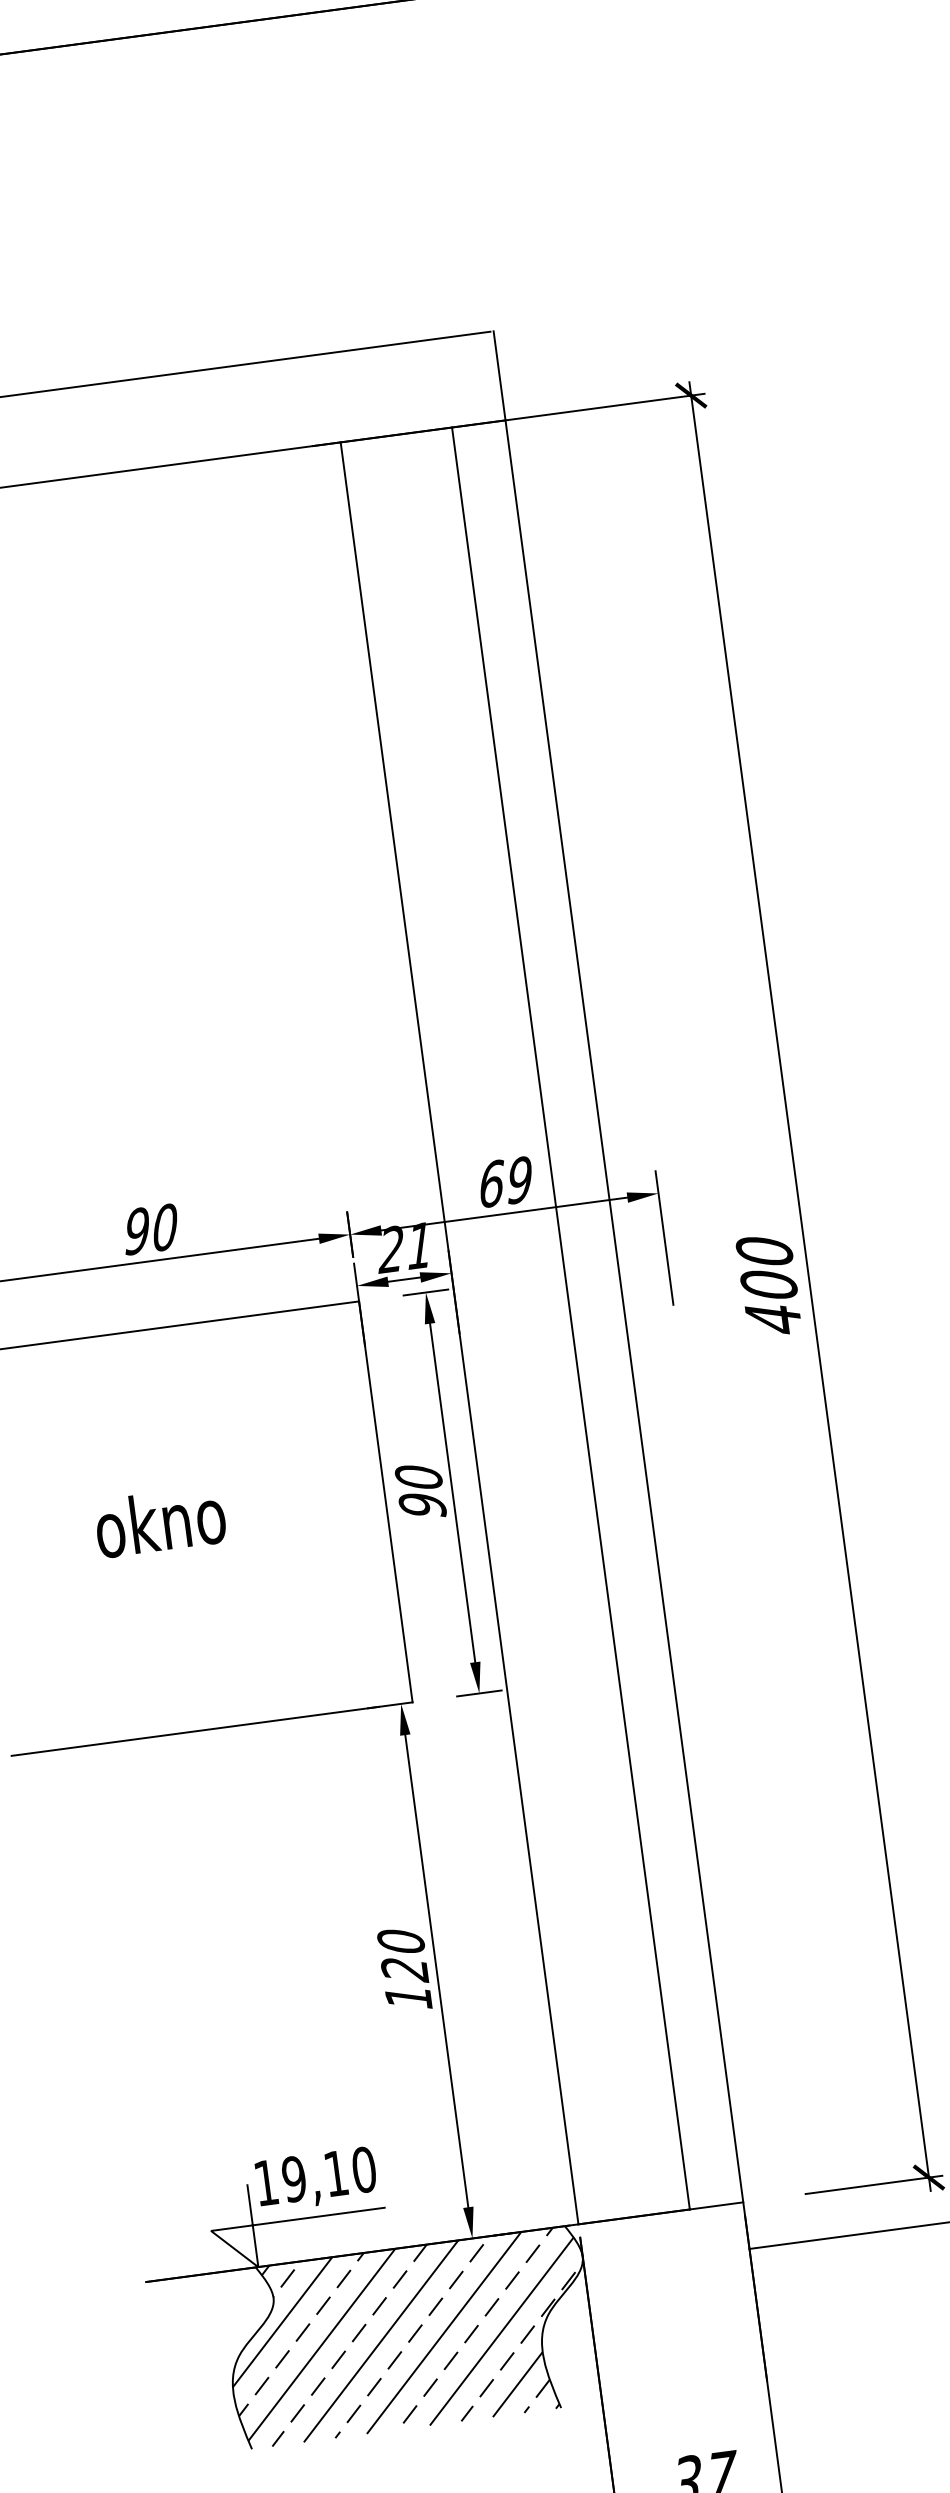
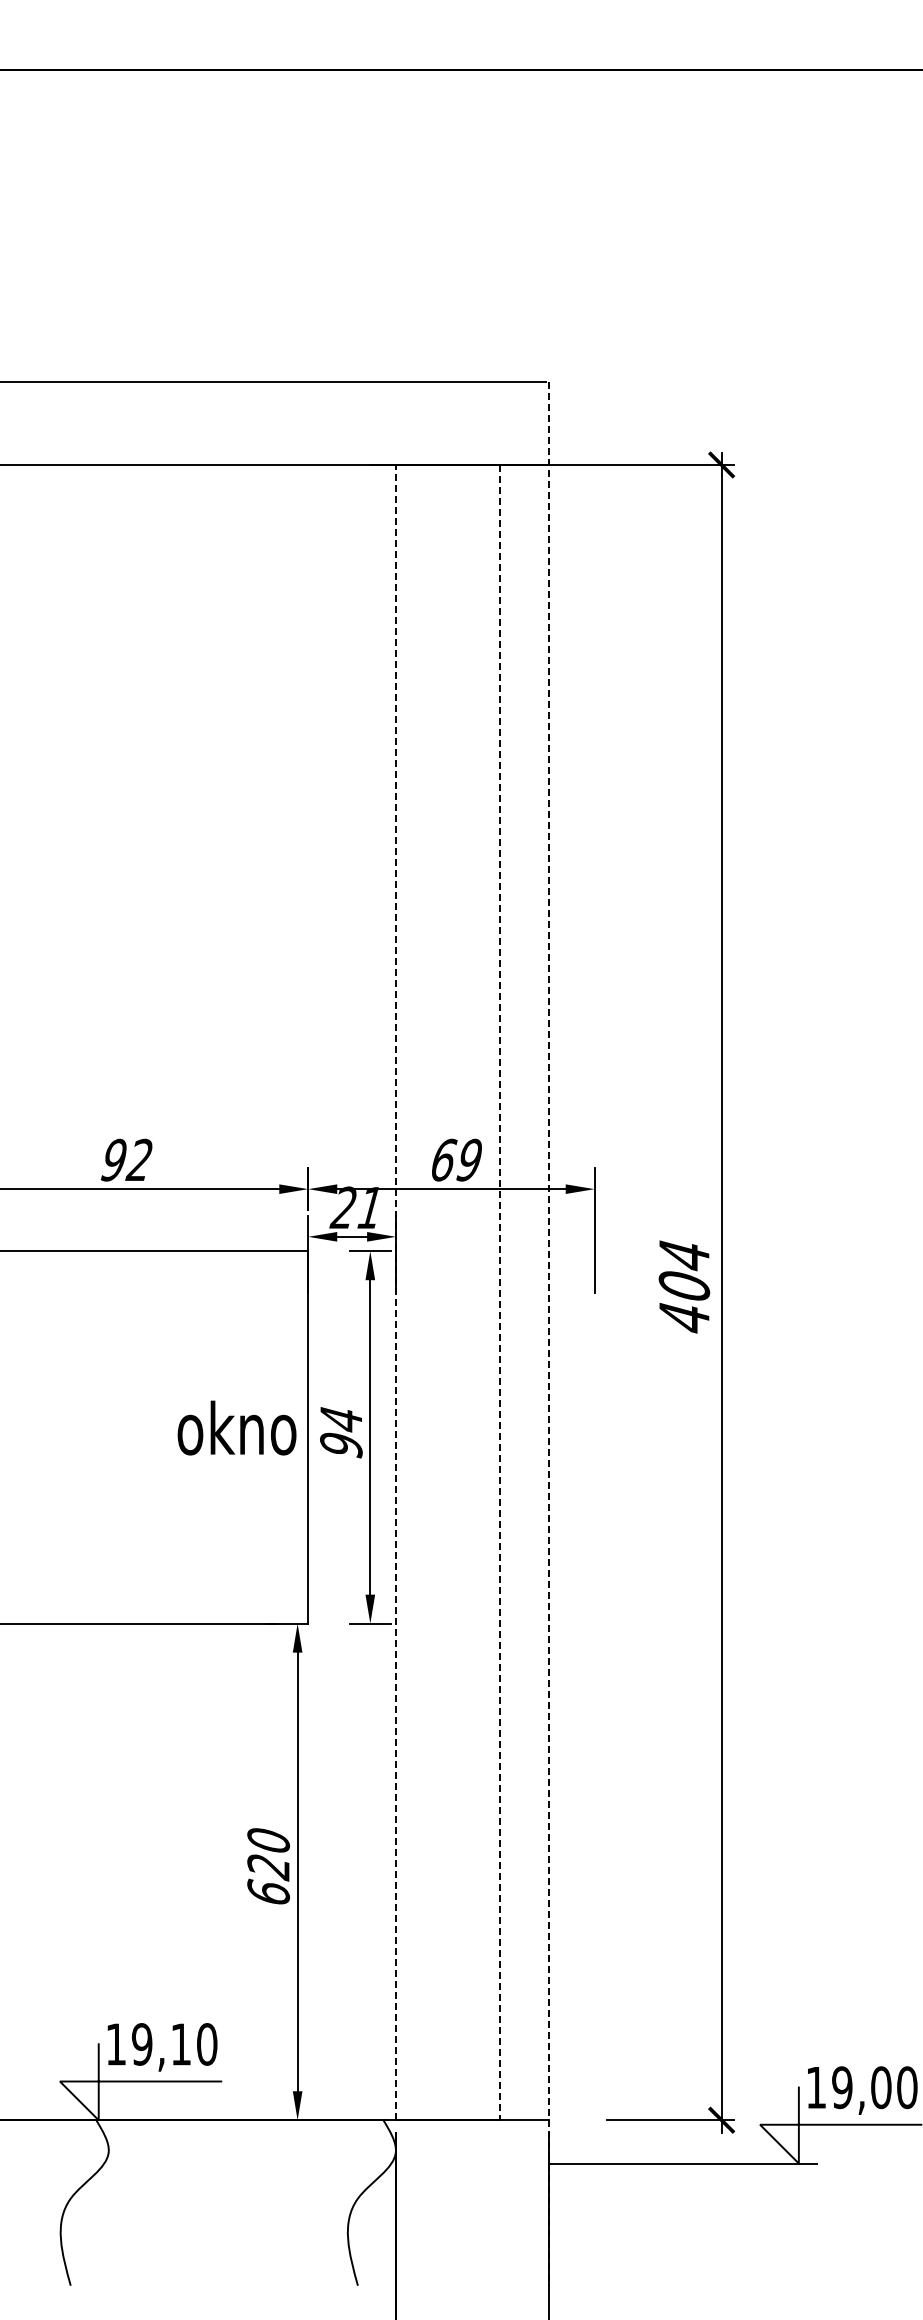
text: (163, 1227) -> (138, 1159), 90 -> 92
text: (764, 1251) -> (684, 1255), 400 -> 404
line: (570, 1318) -> (499, 1292), solid -> dashed
line: (460, 1333) -> (396, 1292), solid -> dashed
line: (630, 1355) -> (549, 1333), solid -> dashed
text: (419, 1477) -> (341, 1419), 90 -> 94
text: (159, 1521) -> (236, 1427), moved
text: (408, 1996) -> (268, 1891), 120 -> 620
hatch: (408, 2337) -> (227, 2202), removed

